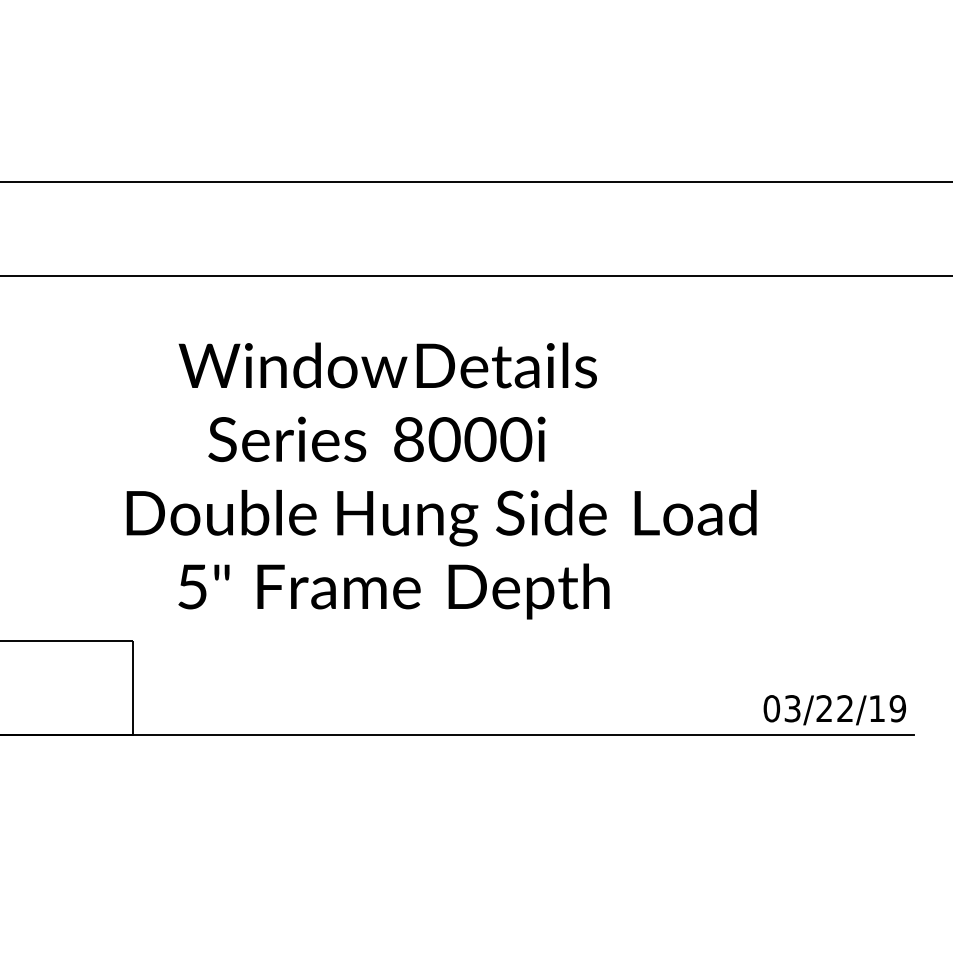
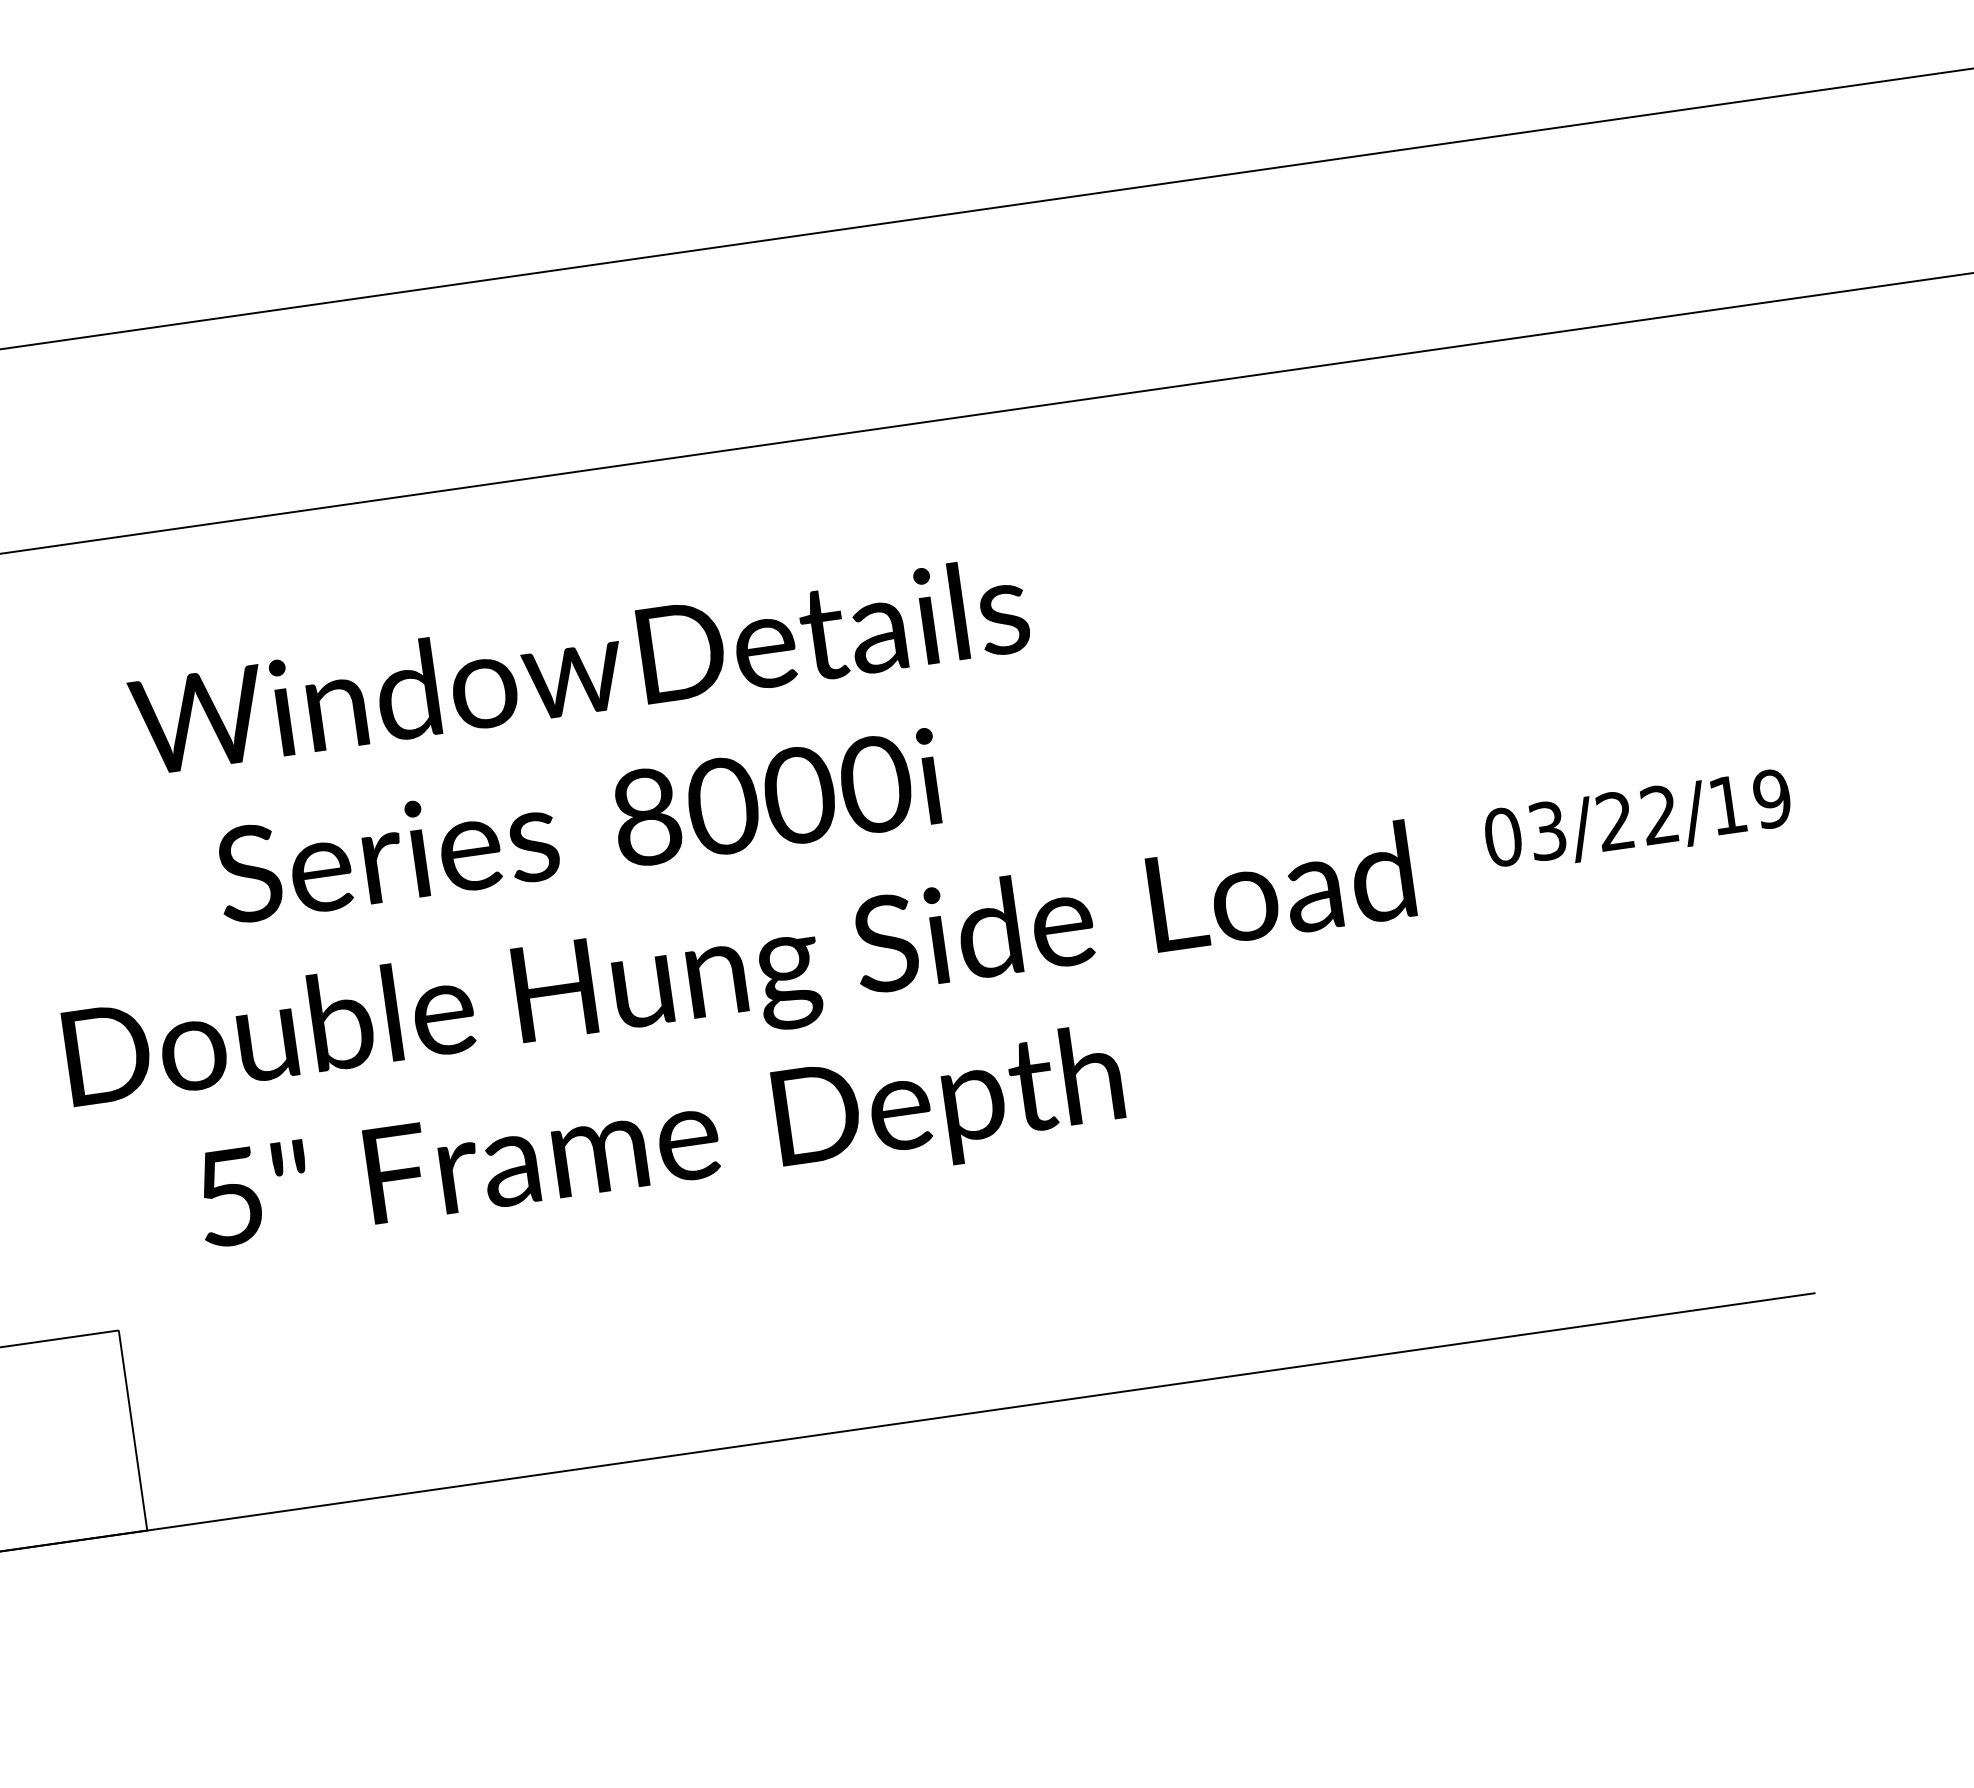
text: (834, 710) -> (1637, 821), moved

